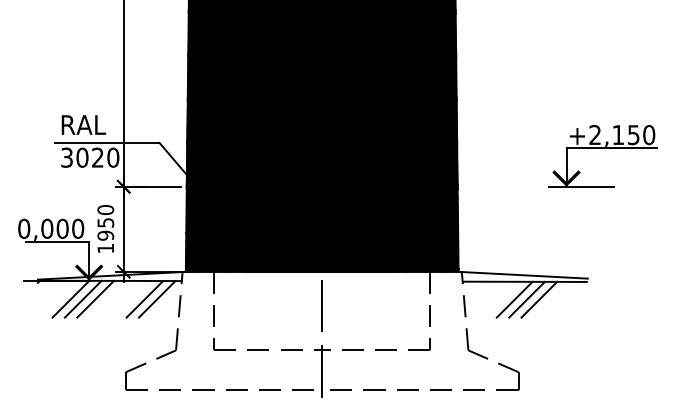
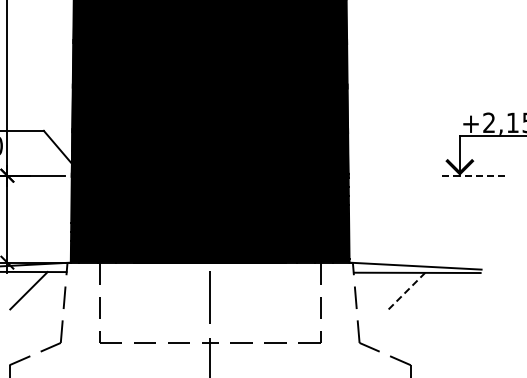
line: (581, 186) -> (475, 175), solid -> dashed
line: (156, 299) -> (40, 290), removed
line: (515, 299) -> (407, 290), solid -> dashed
line: (526, 299) -> (418, 290), removed
line: (539, 299) -> (432, 290), removed

